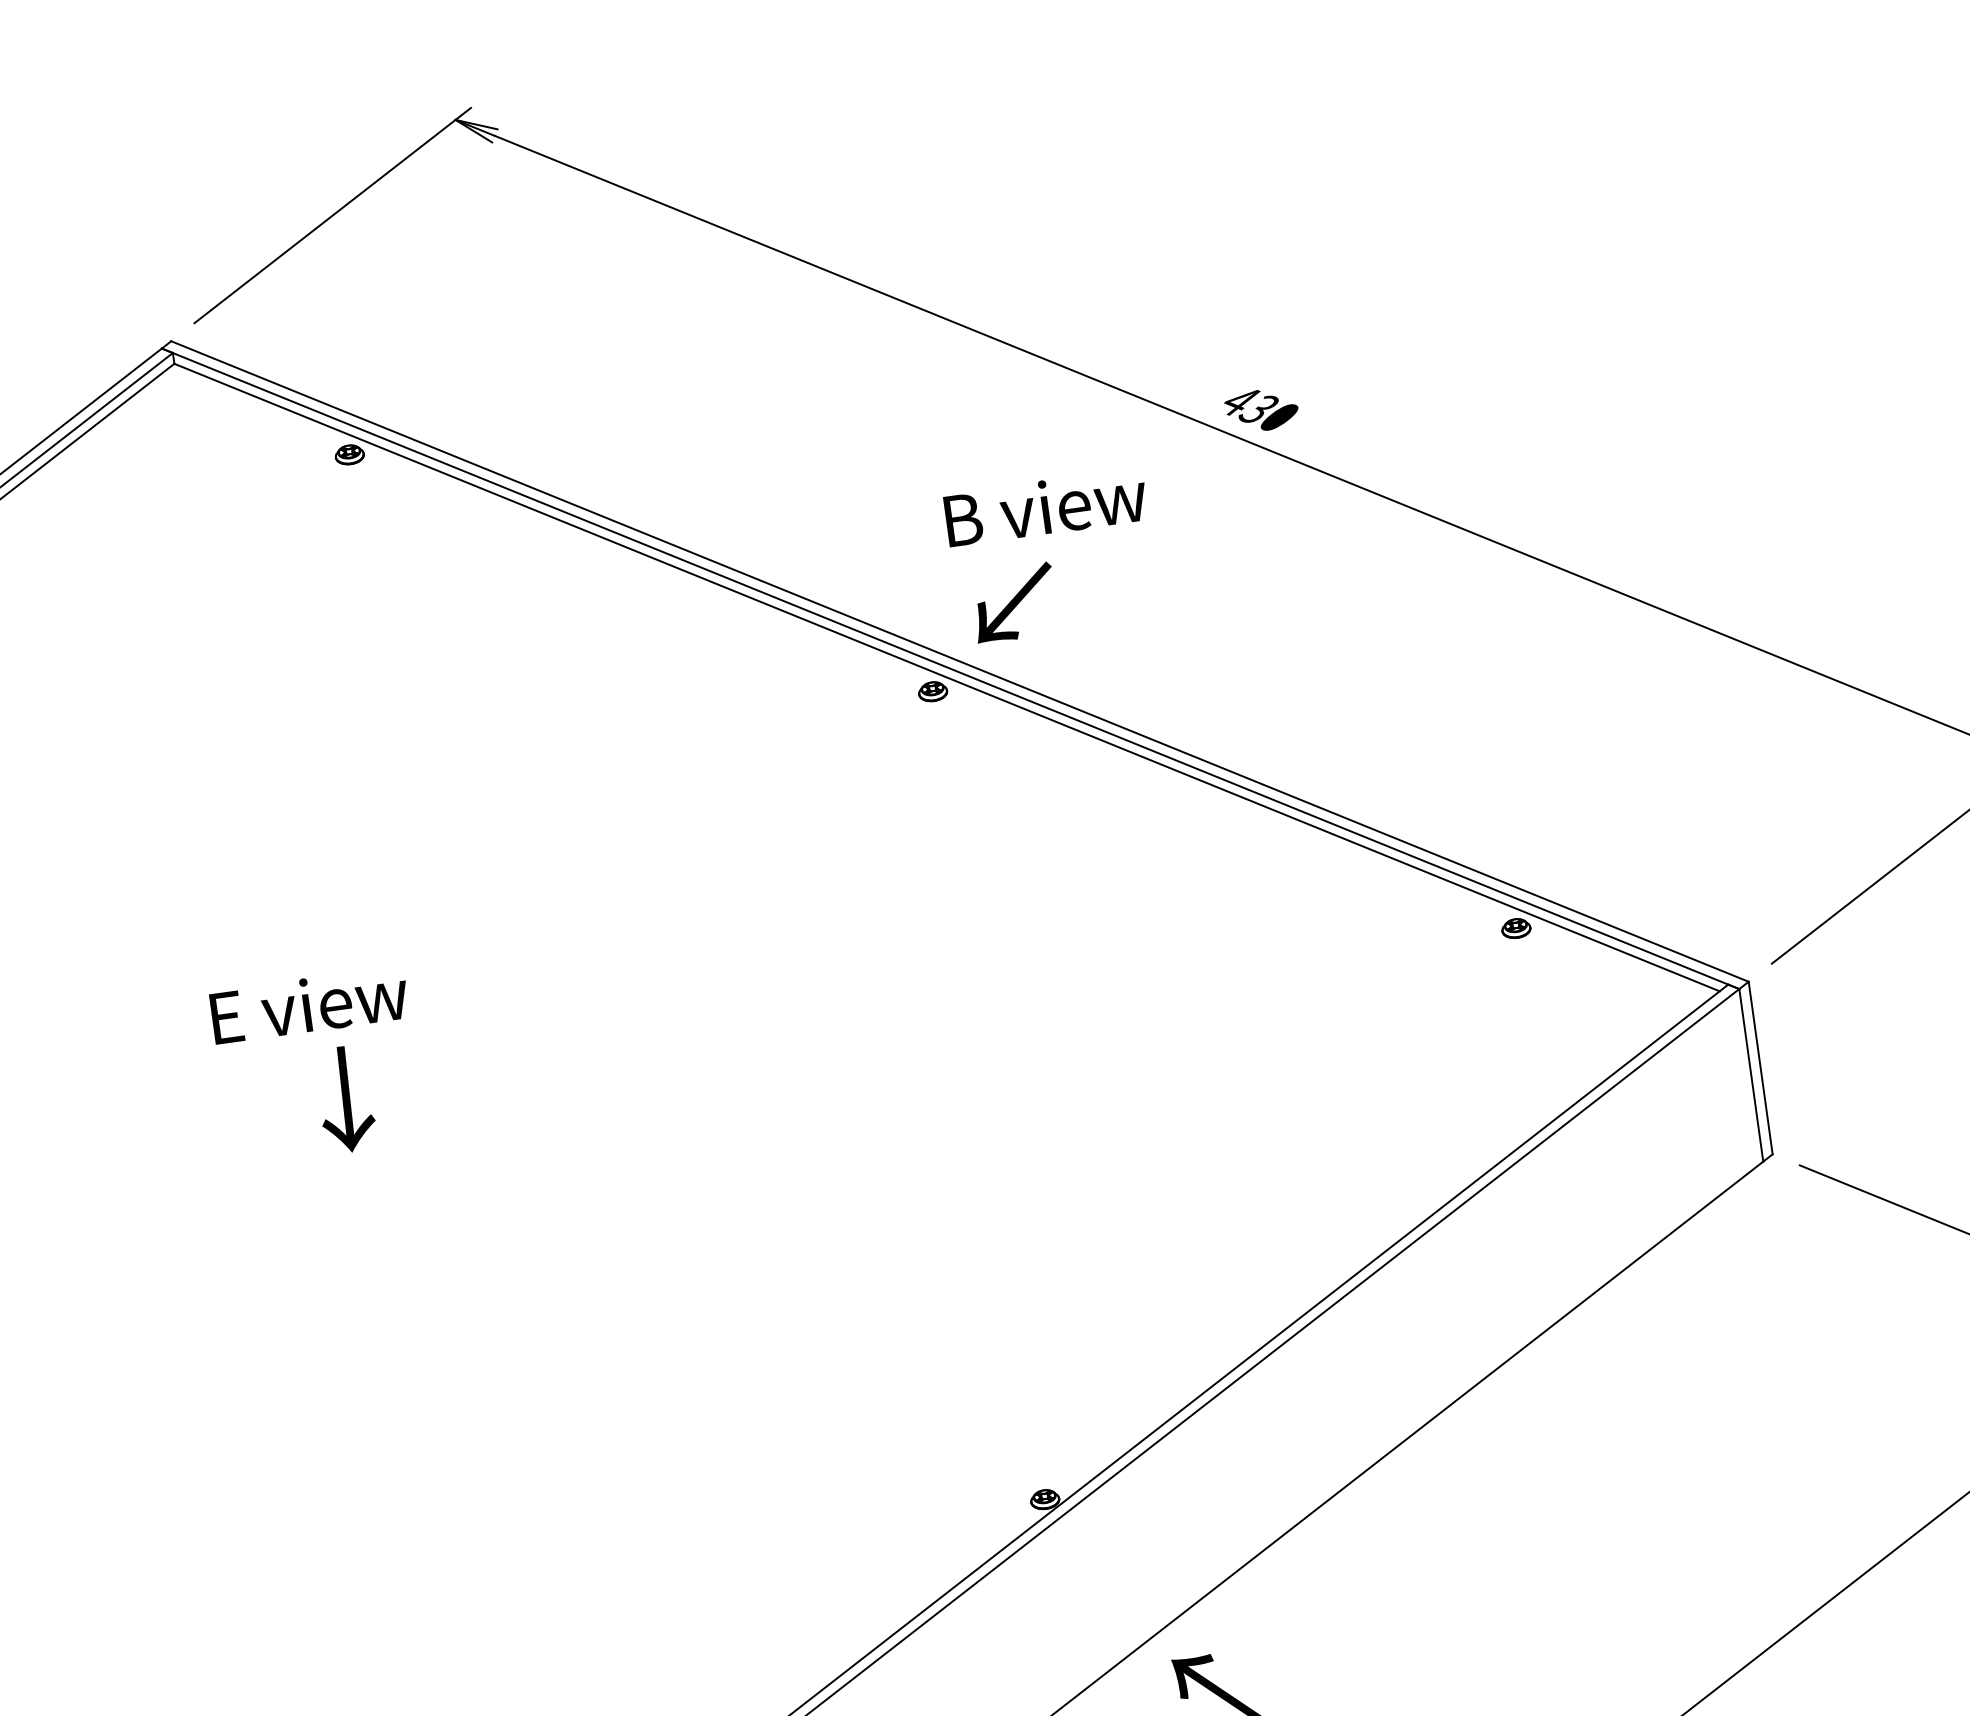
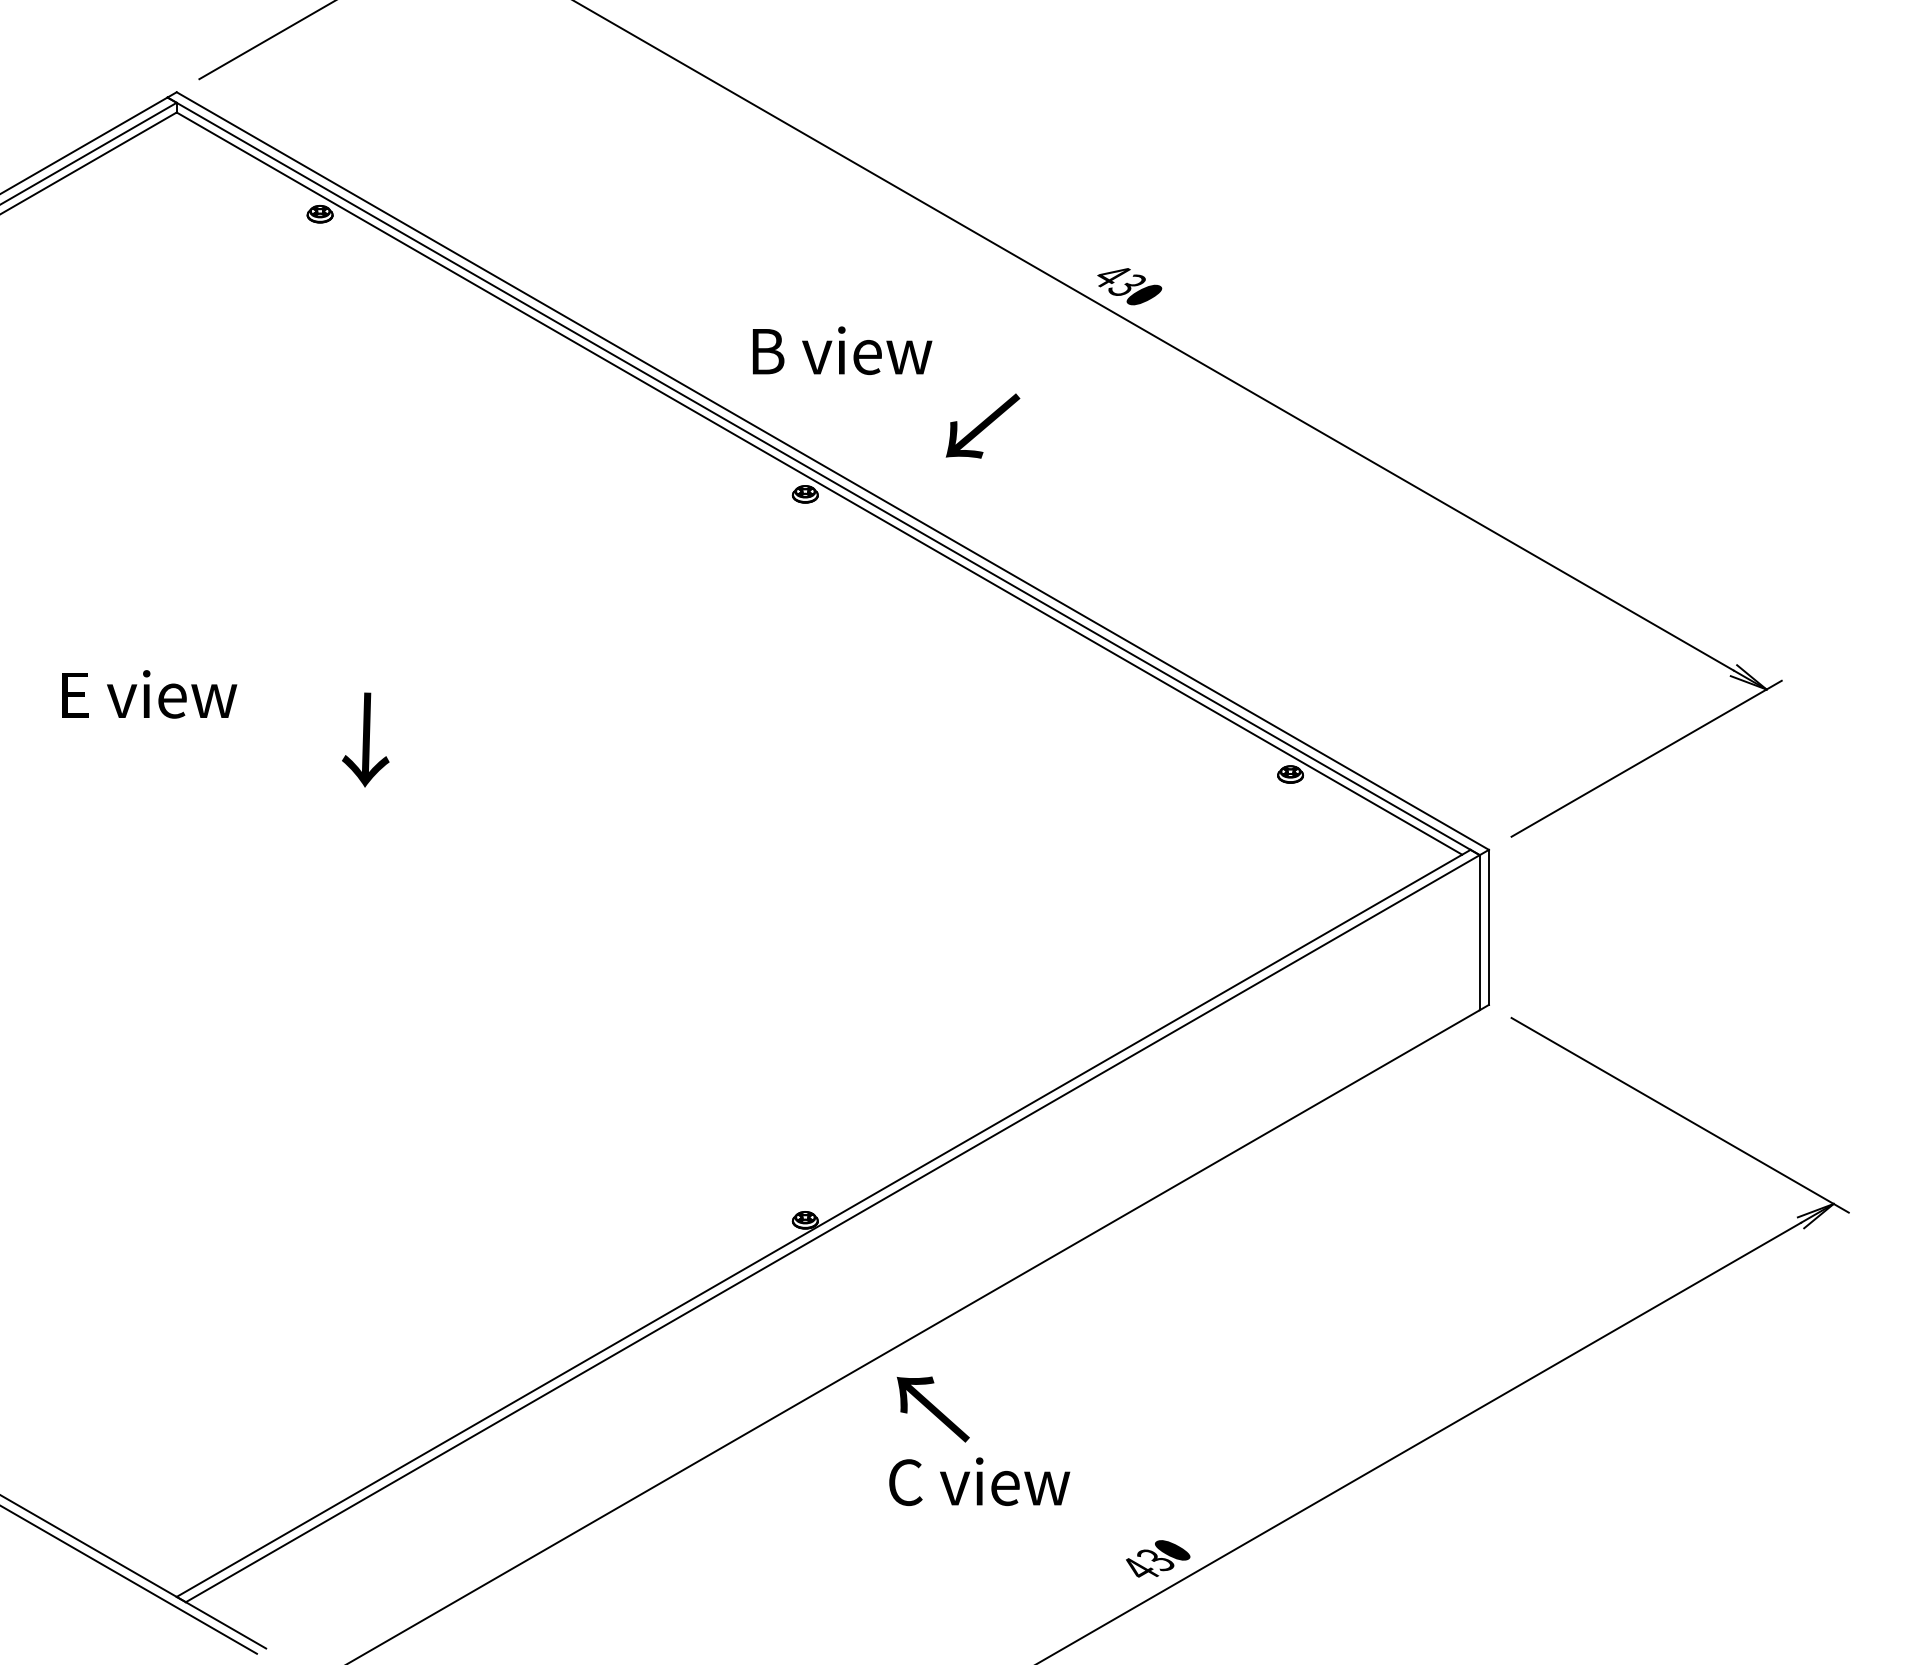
text: (1045, 507) -> (842, 350), moved
text: (1013, 602) -> (982, 425), moved
text: (309, 1005) -> (149, 694), moved
text: (345, 1098) -> (365, 739), moved

